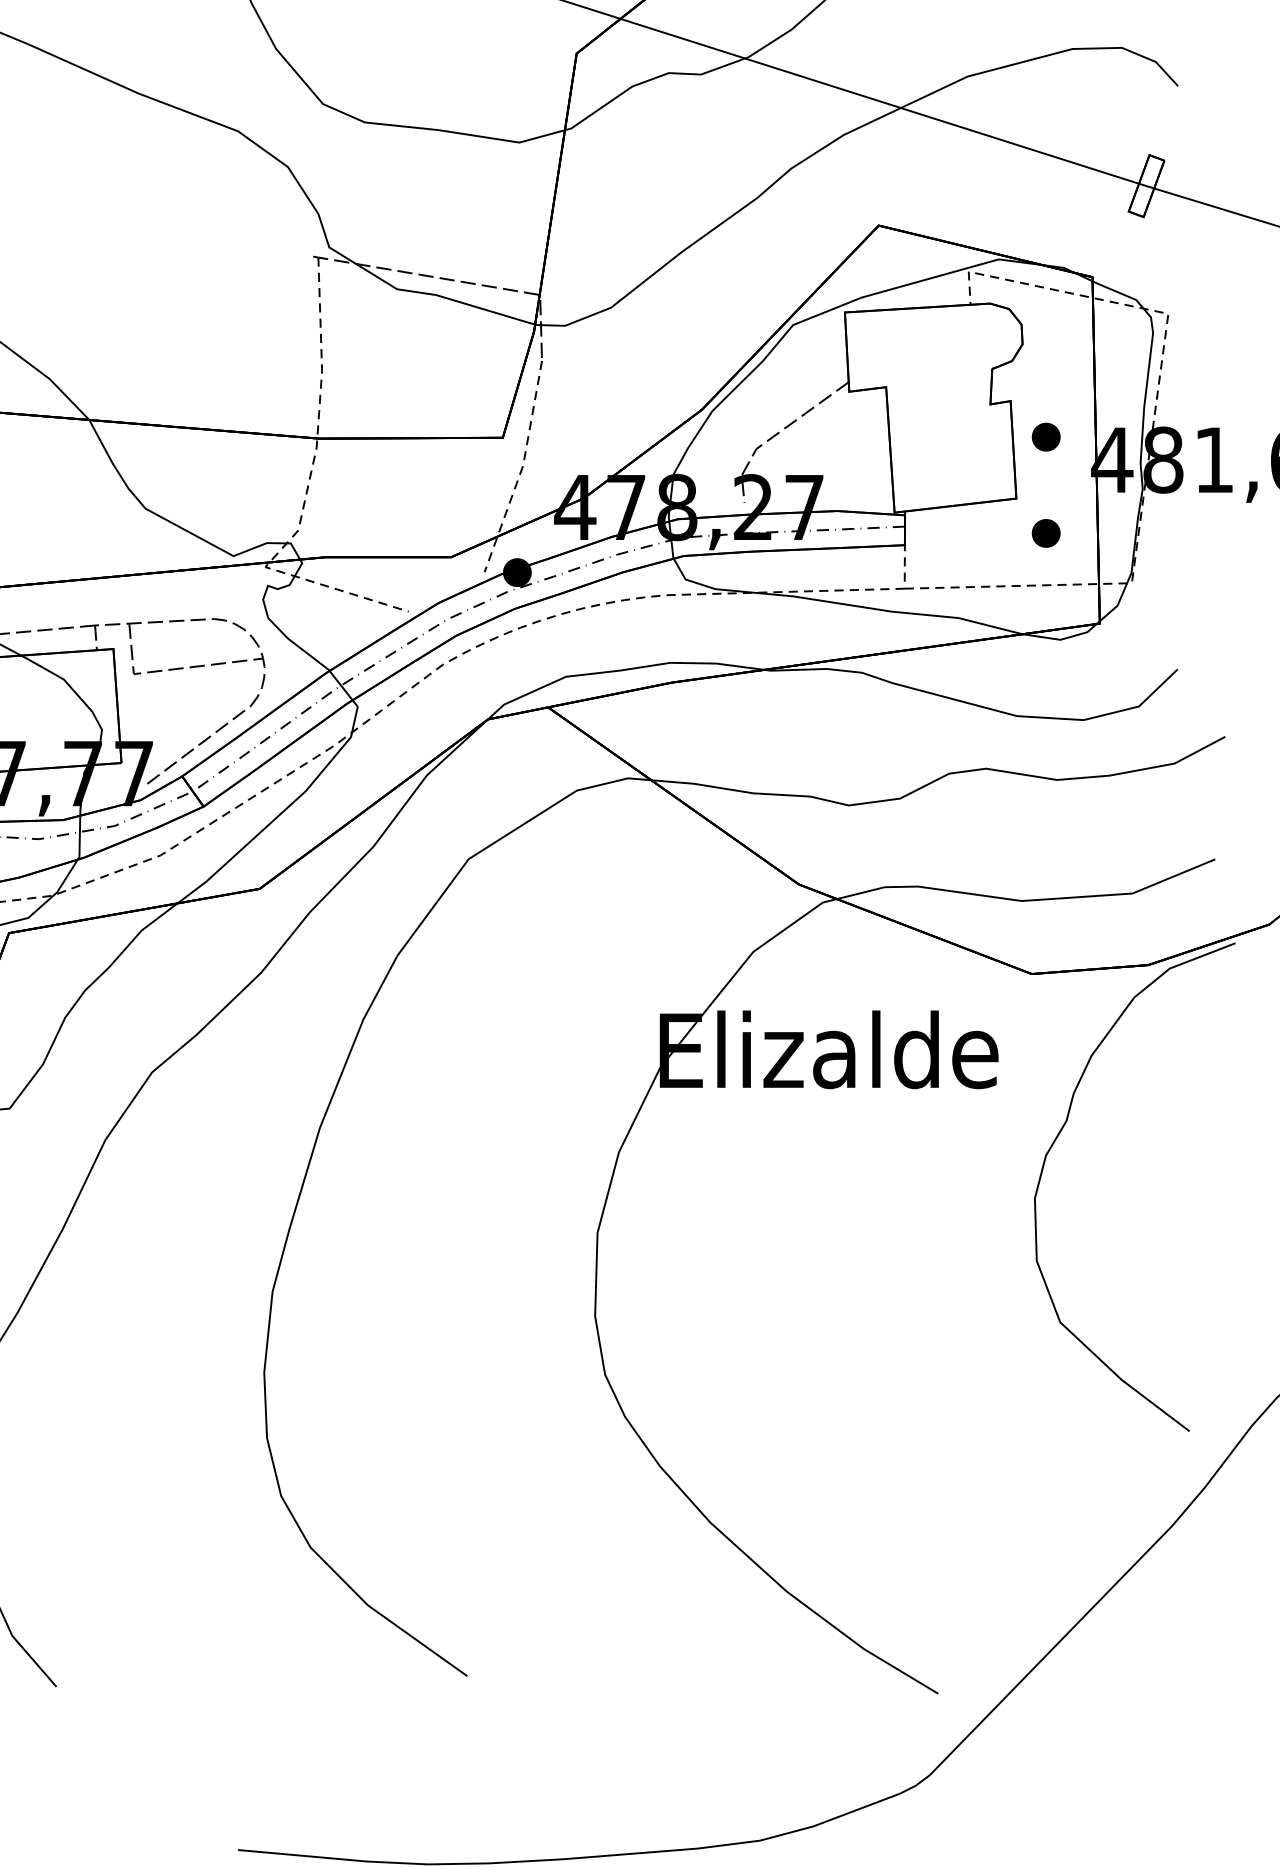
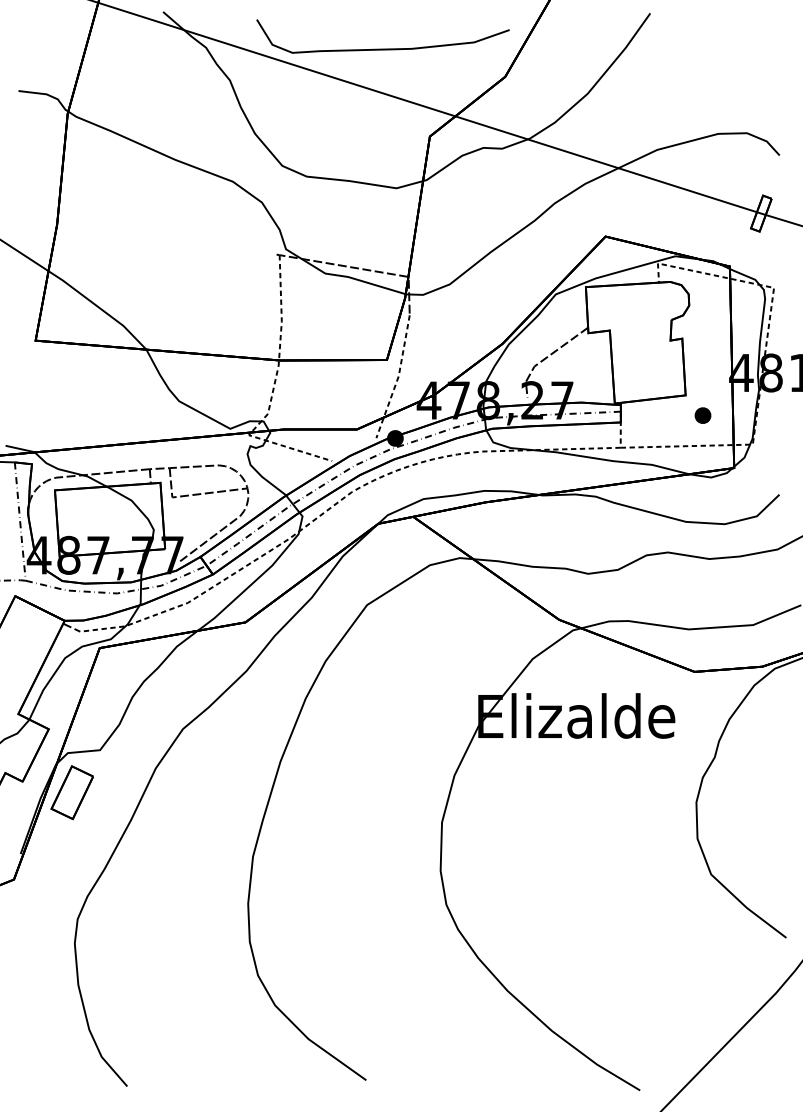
part: (1045, 436) -> (702, 359), removed

